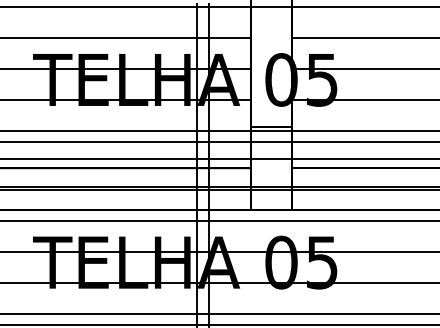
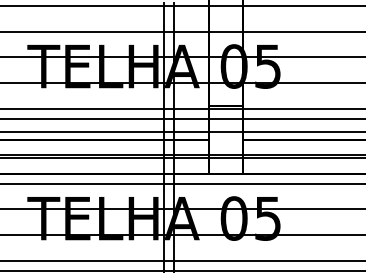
hatch: (271, 68) -> (225, 57), added

